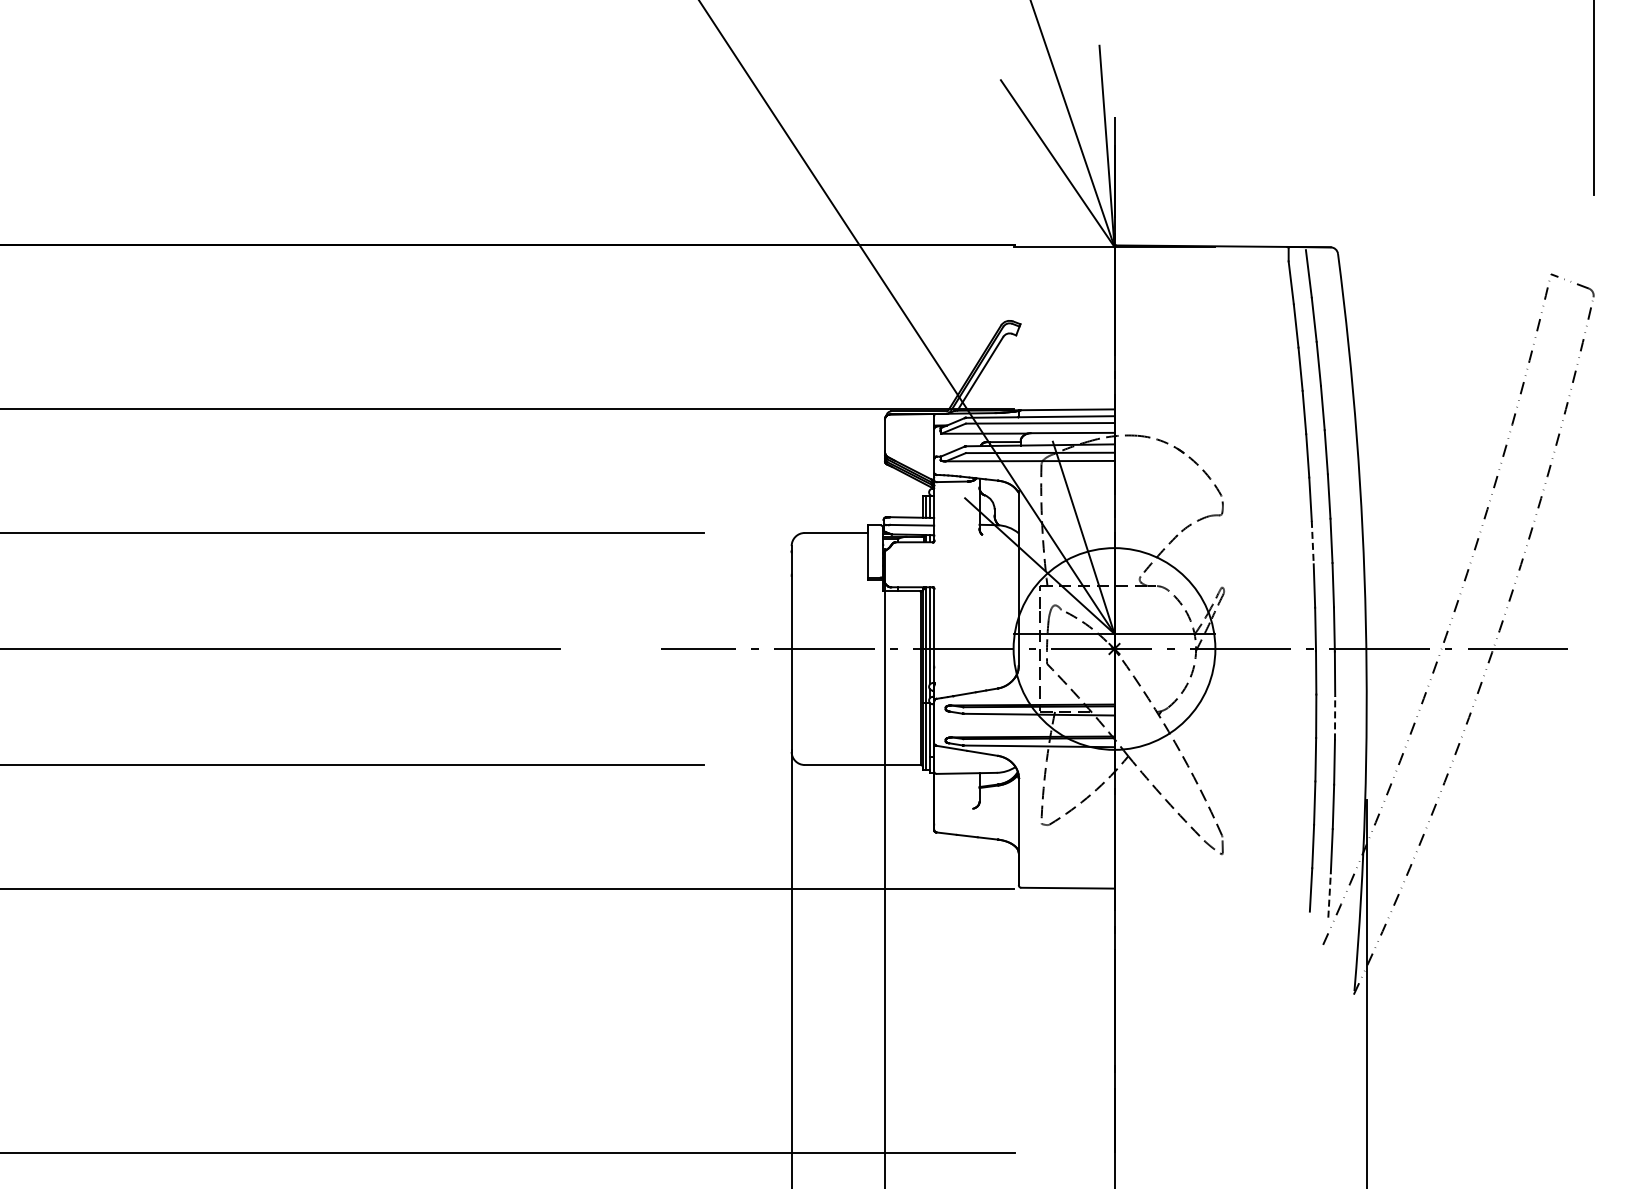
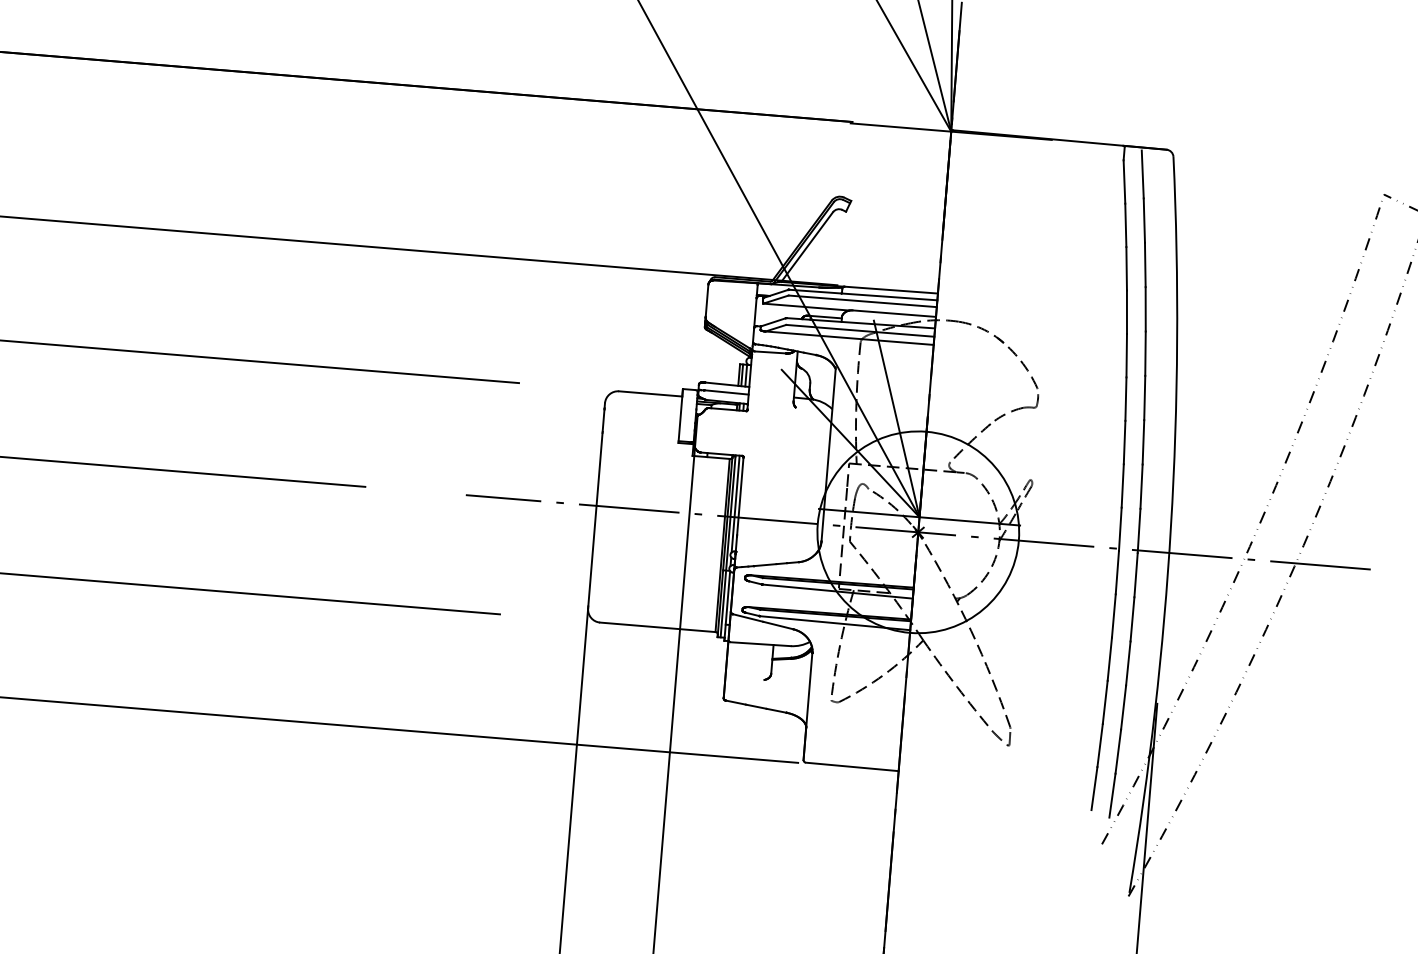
line: (1312, 542) -> (1124, 442), dashed -> solid
line: (1335, 717) -> (1132, 618), dashed -> solid
line: (1329, 895) -> (1112, 795), dashed -> solid

